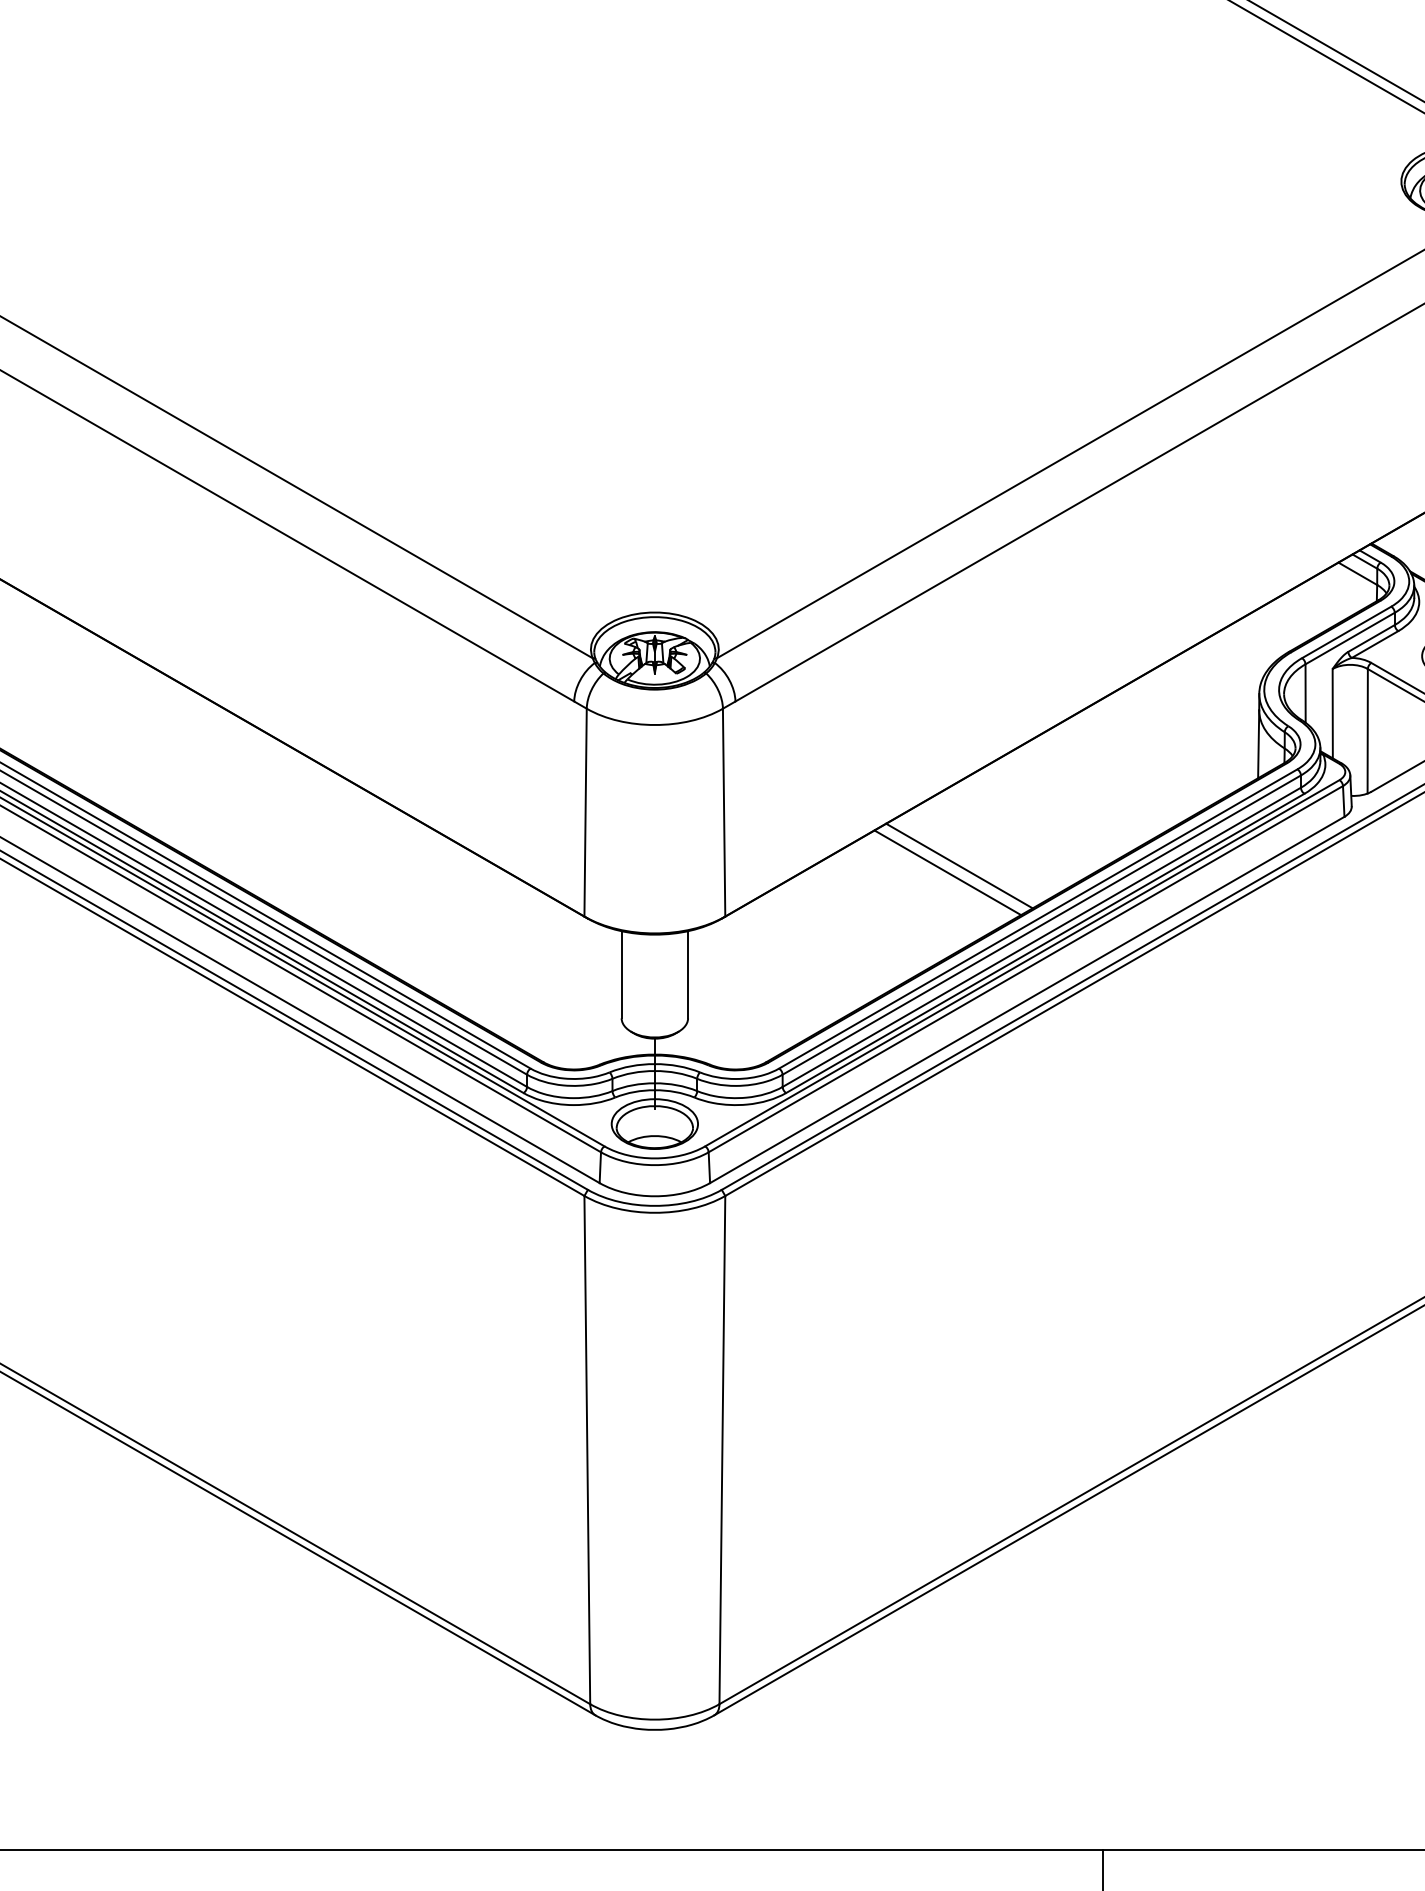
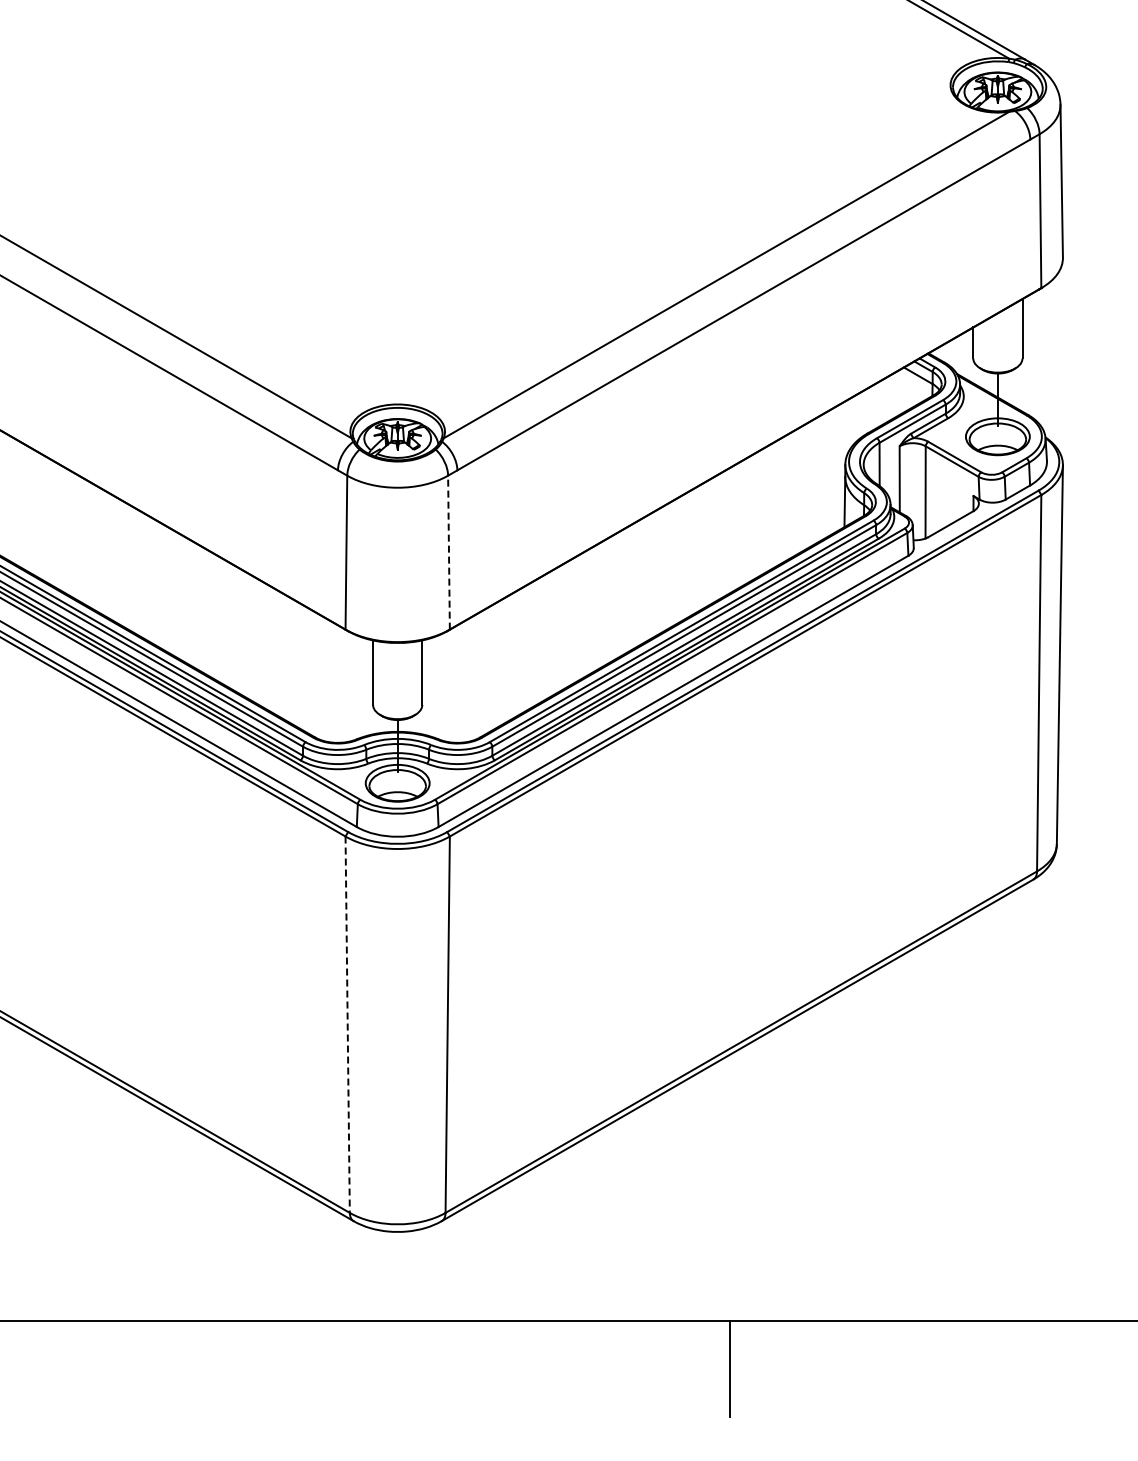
line: (723, 812) -> (448, 552), solid -> dashed
line: (959, 865) -> (623, 591), removed
line: (947, 871) -> (614, 596), removed
line: (587, 1451) -> (347, 1025), solid -> dashed

